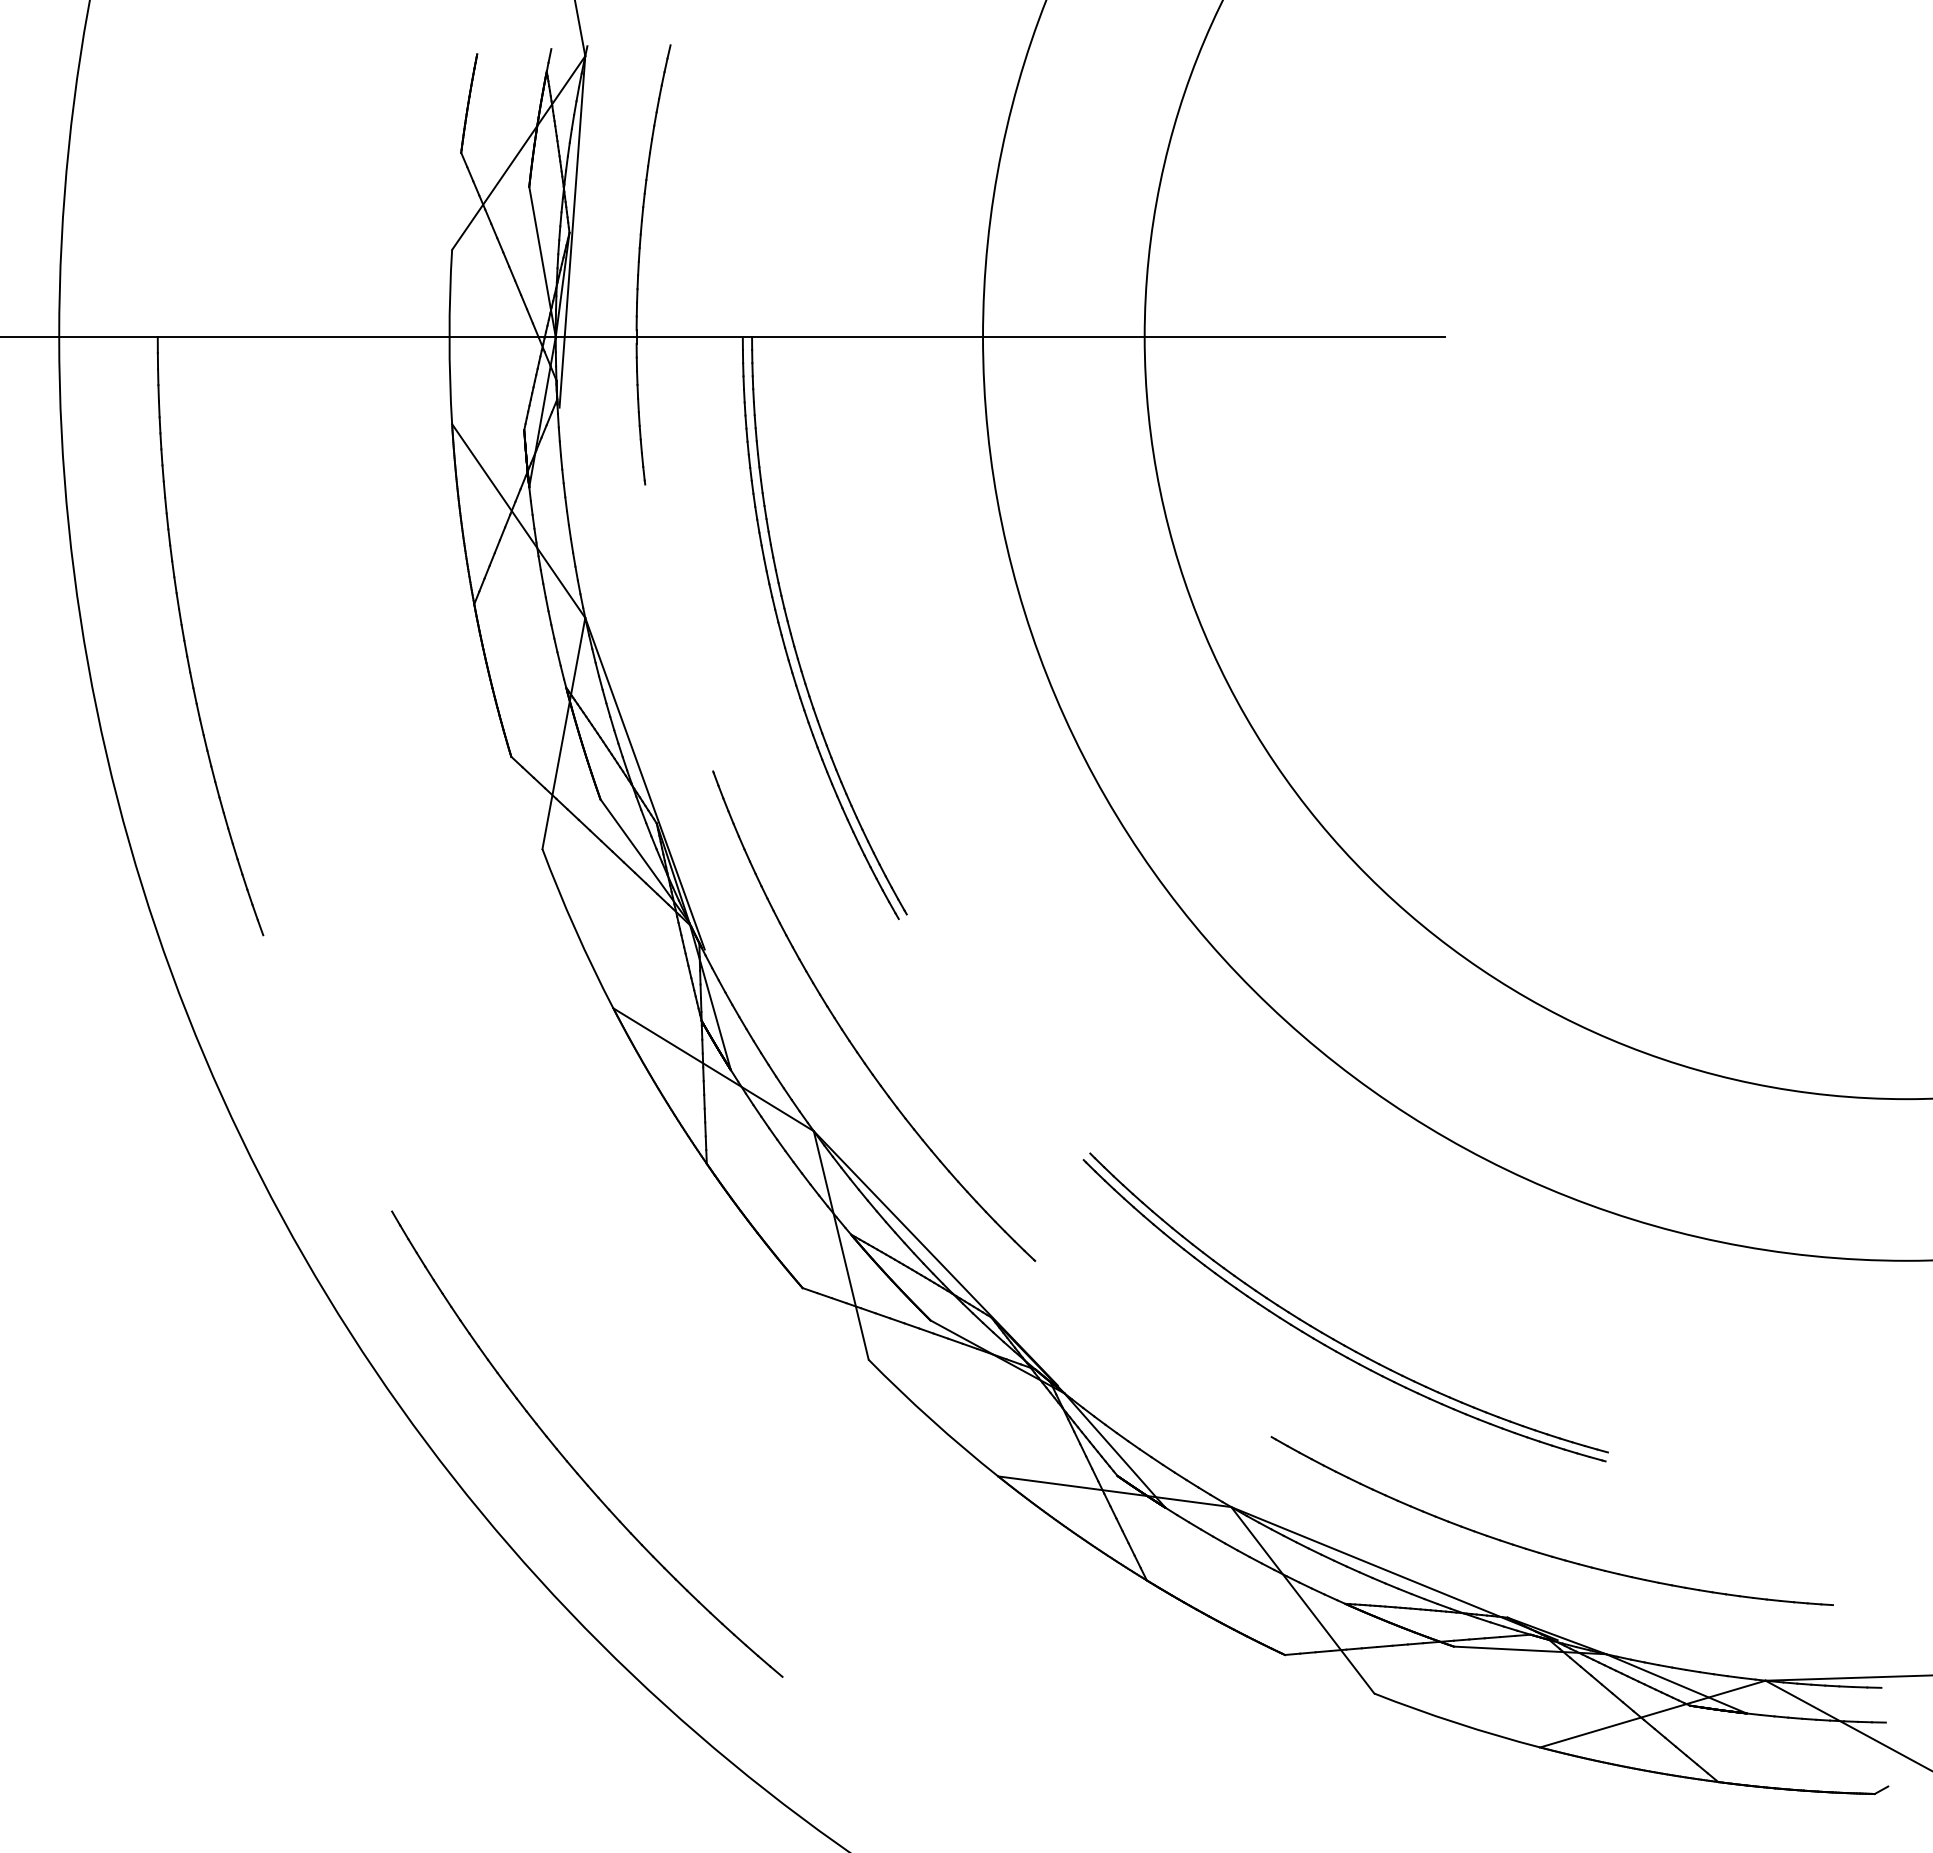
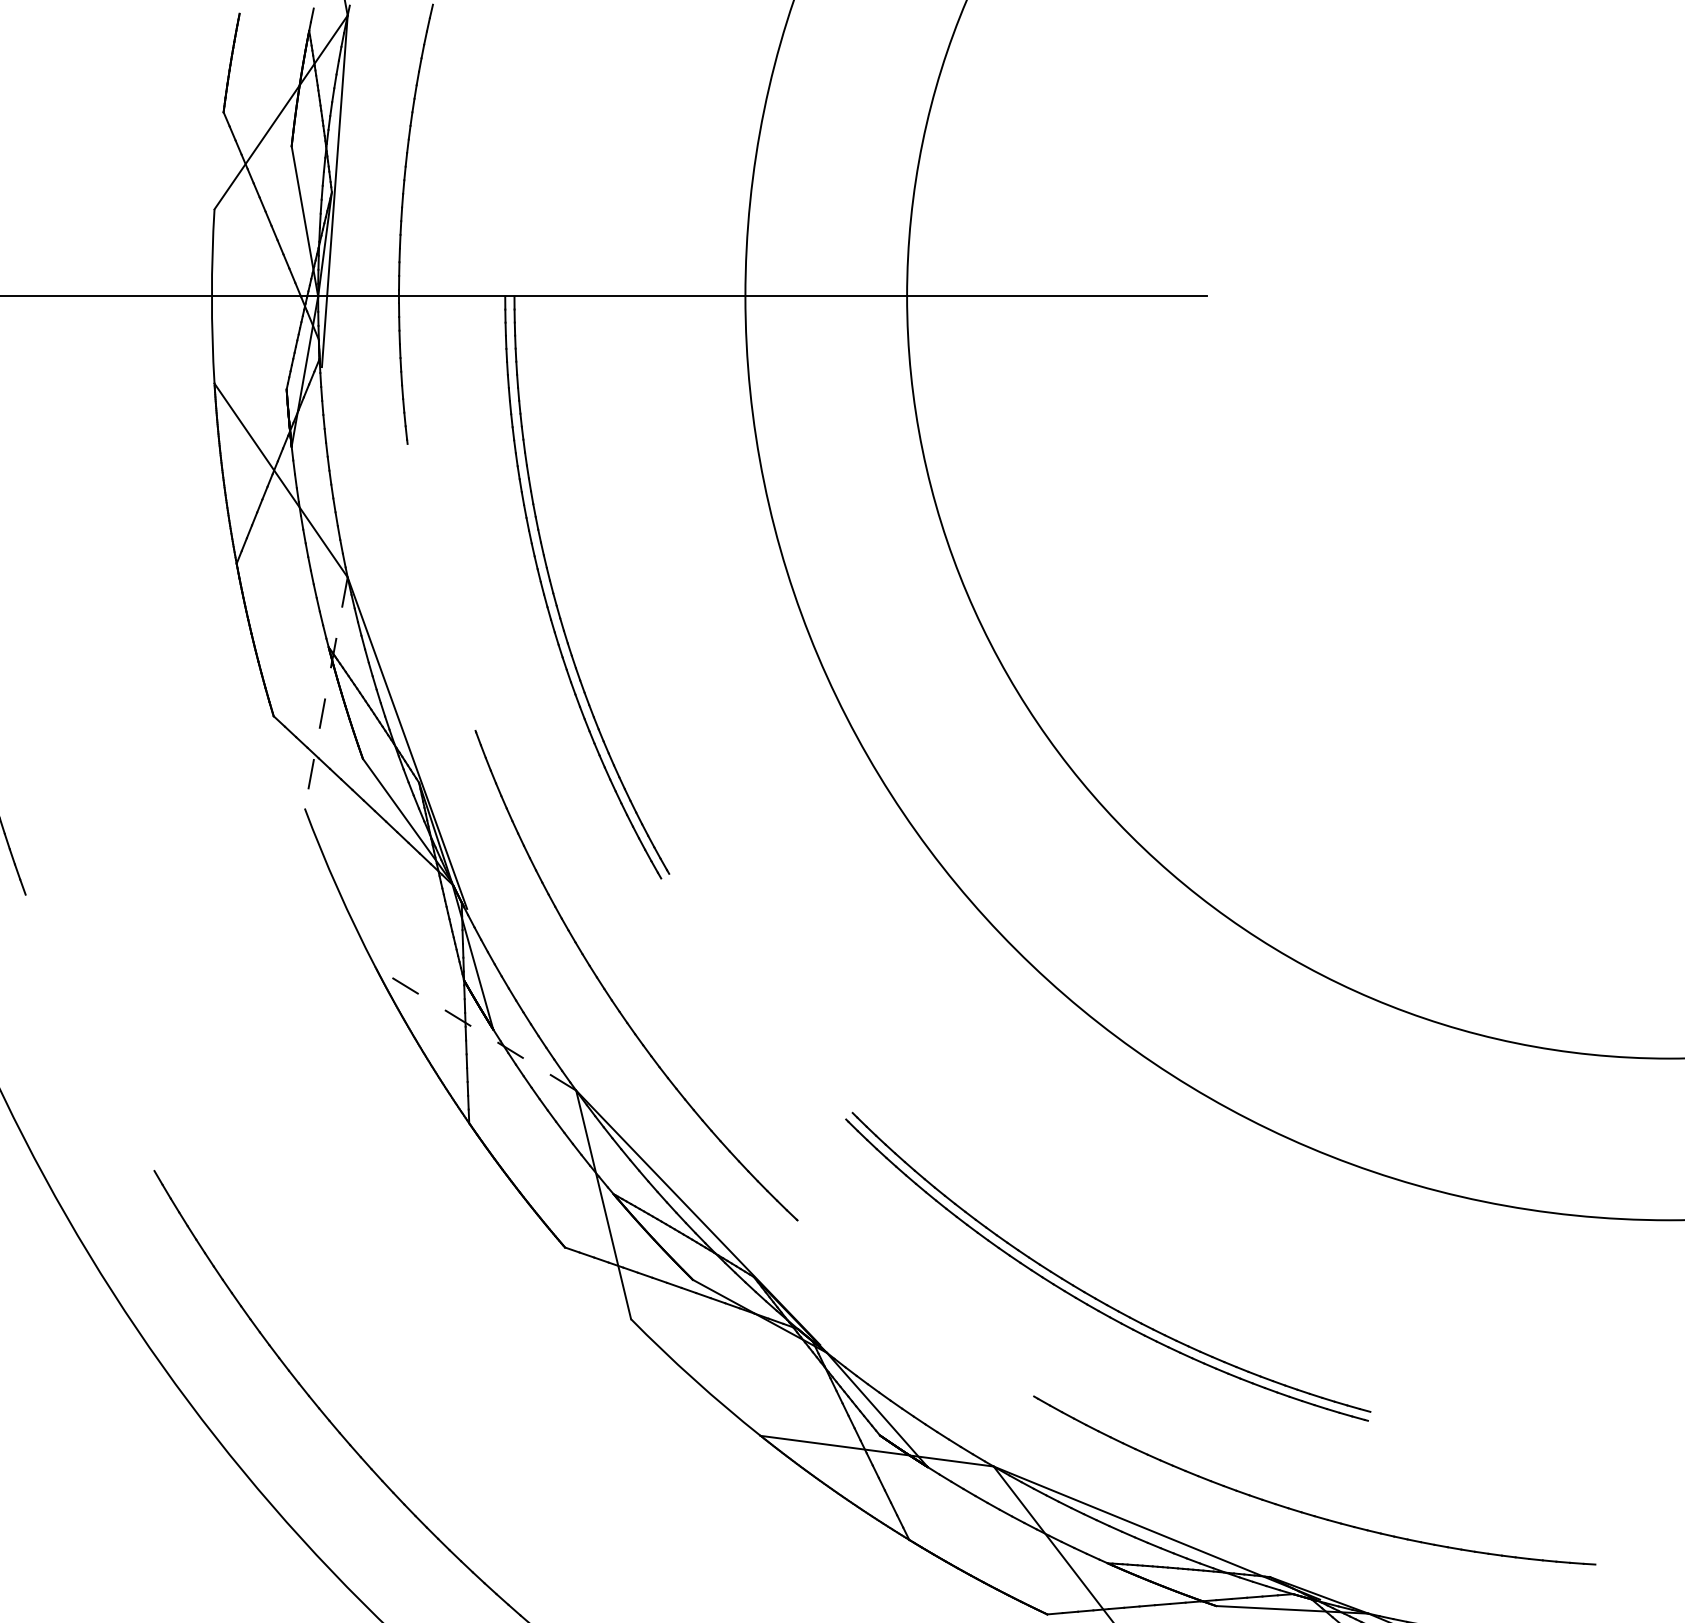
line: (563, 733) -> (325, 692), solid -> dashed
line: (713, 1069) -> (475, 1028), solid -> dashed

